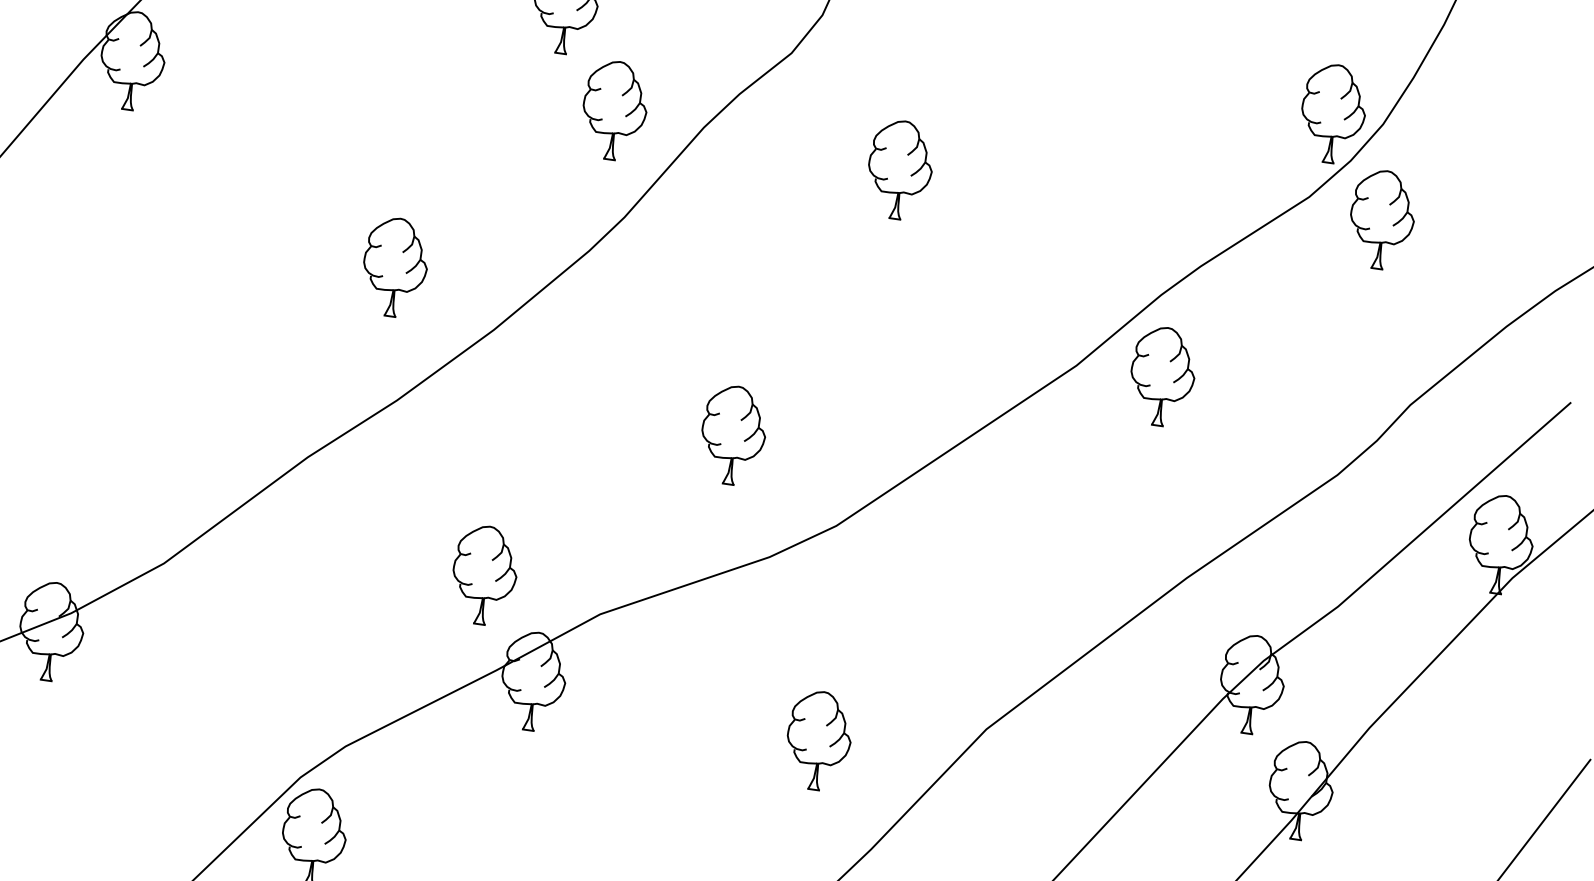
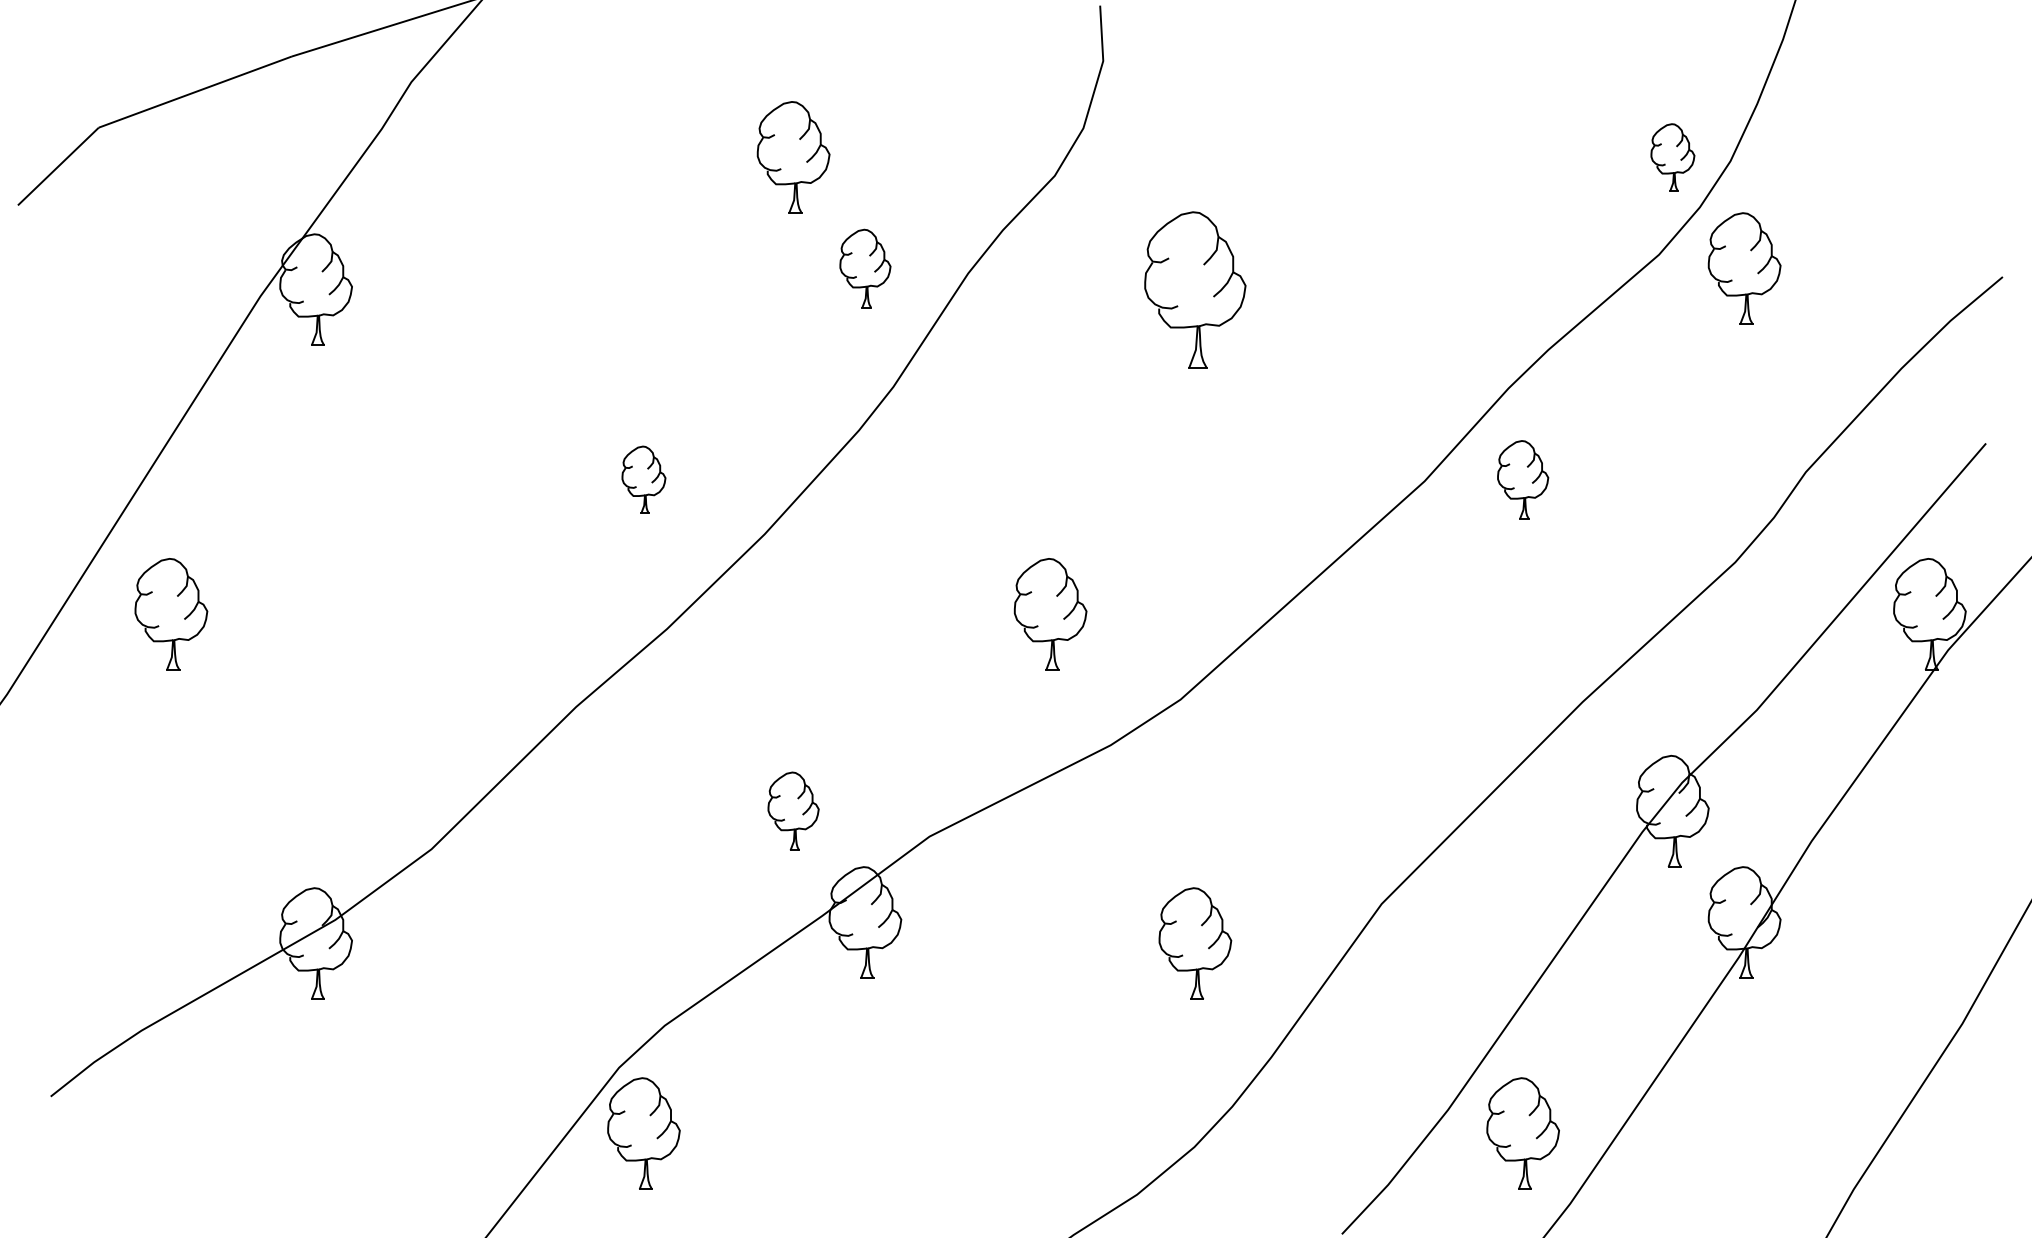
part: (614, 110) -> (865, 268), size x0.7
part: (1333, 113) -> (1672, 157), size x0.6
part: (900, 169) -> (1195, 289), size x1.4
part: (394, 267) -> (643, 479), size x0.6
part: (1162, 376) -> (1522, 479), size x0.7
part: (484, 575) -> (793, 811), size x0.7

